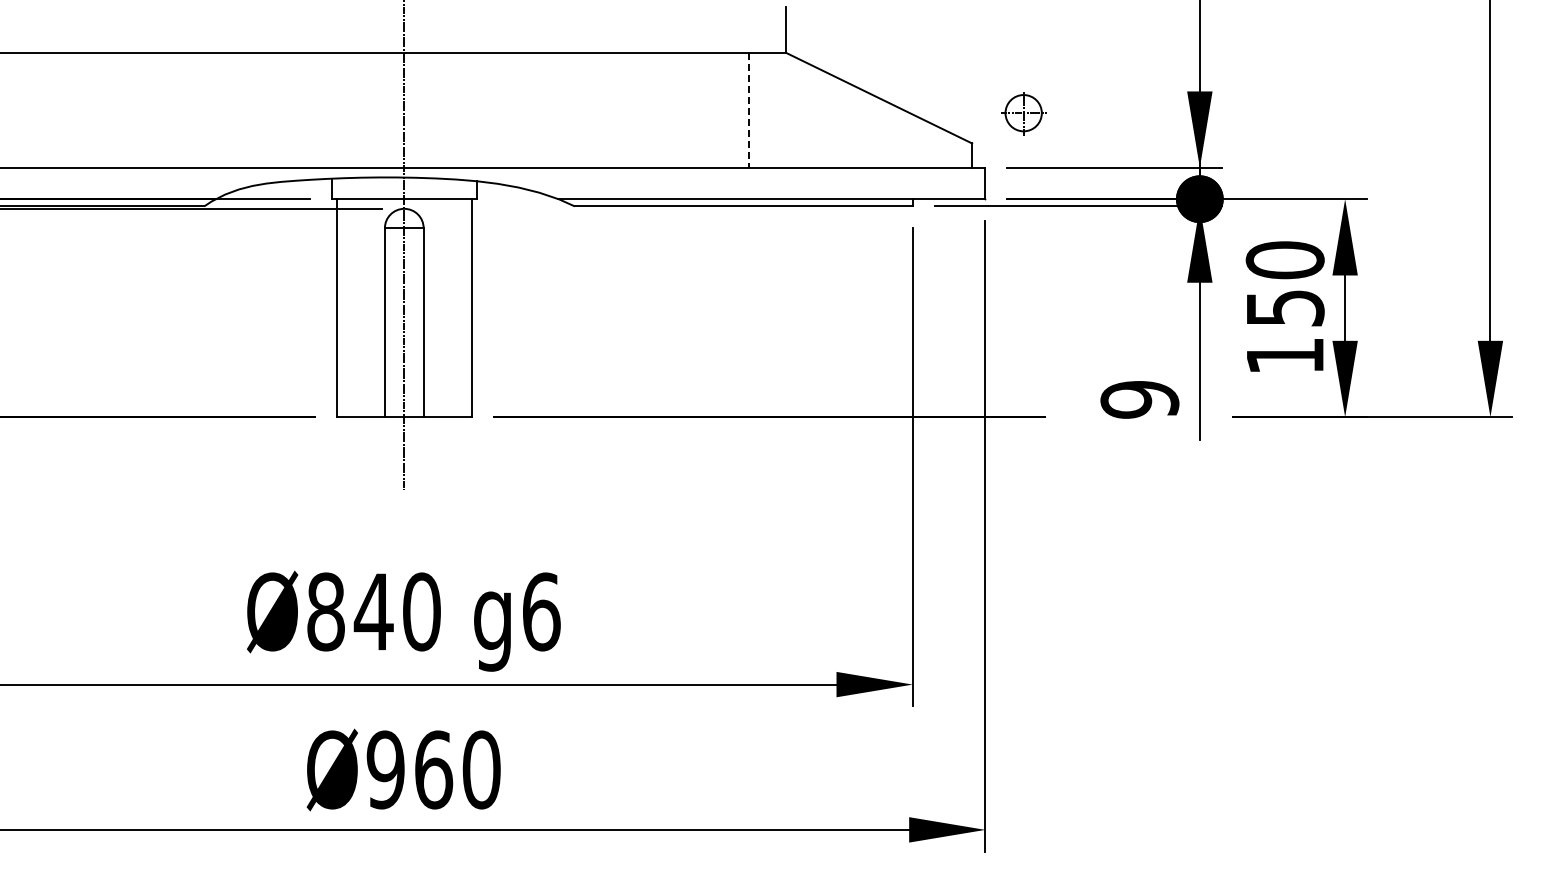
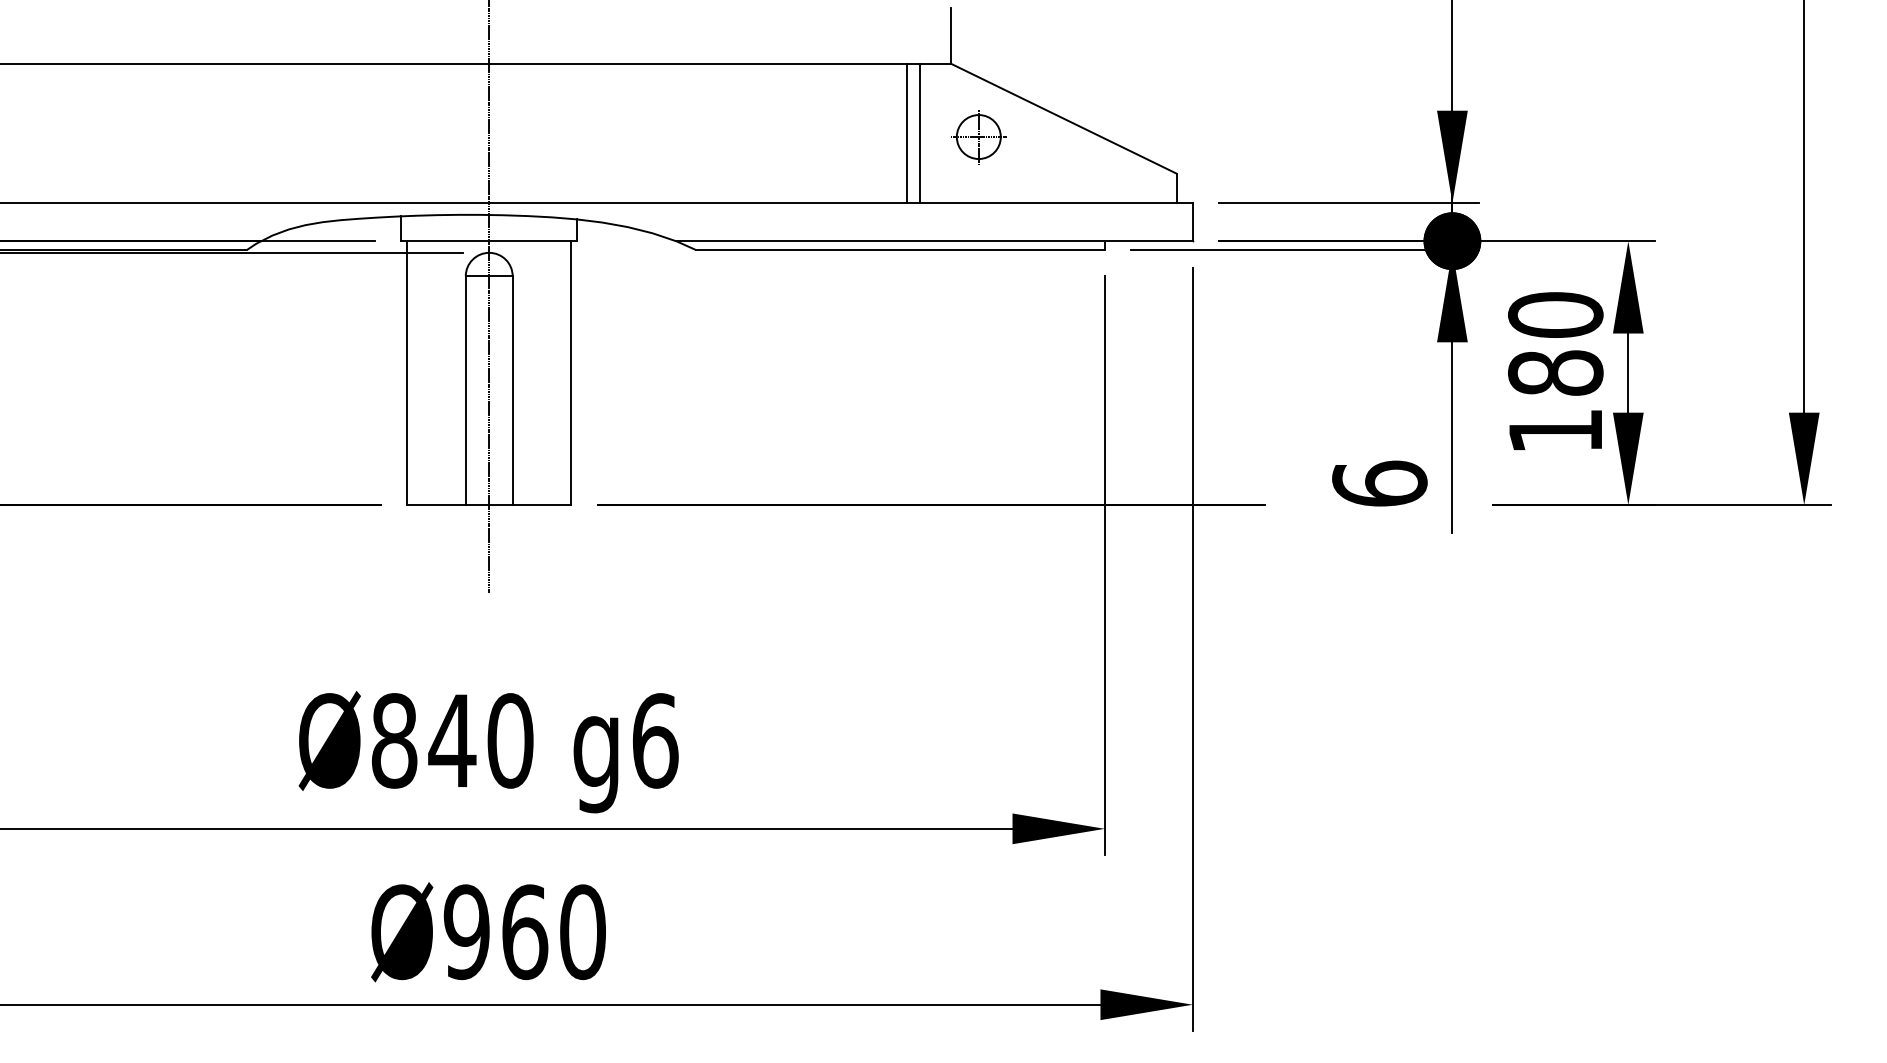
line: (760, 109) -> (920, 132), added
line: (749, 110) -> (907, 133), dashed -> solid
part: (1023, 113) -> (978, 137), moved
text: (1284, 307) -> (1554, 372), 150 -> 180
text: (1139, 399) -> (1379, 483), 9 -> 6

